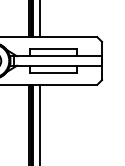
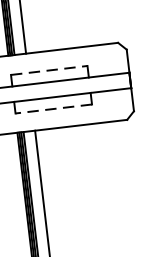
line: (53, 49) -> (49, 71), solid -> dashed
line: (53, 72) -> (54, 108), solid -> dashed

